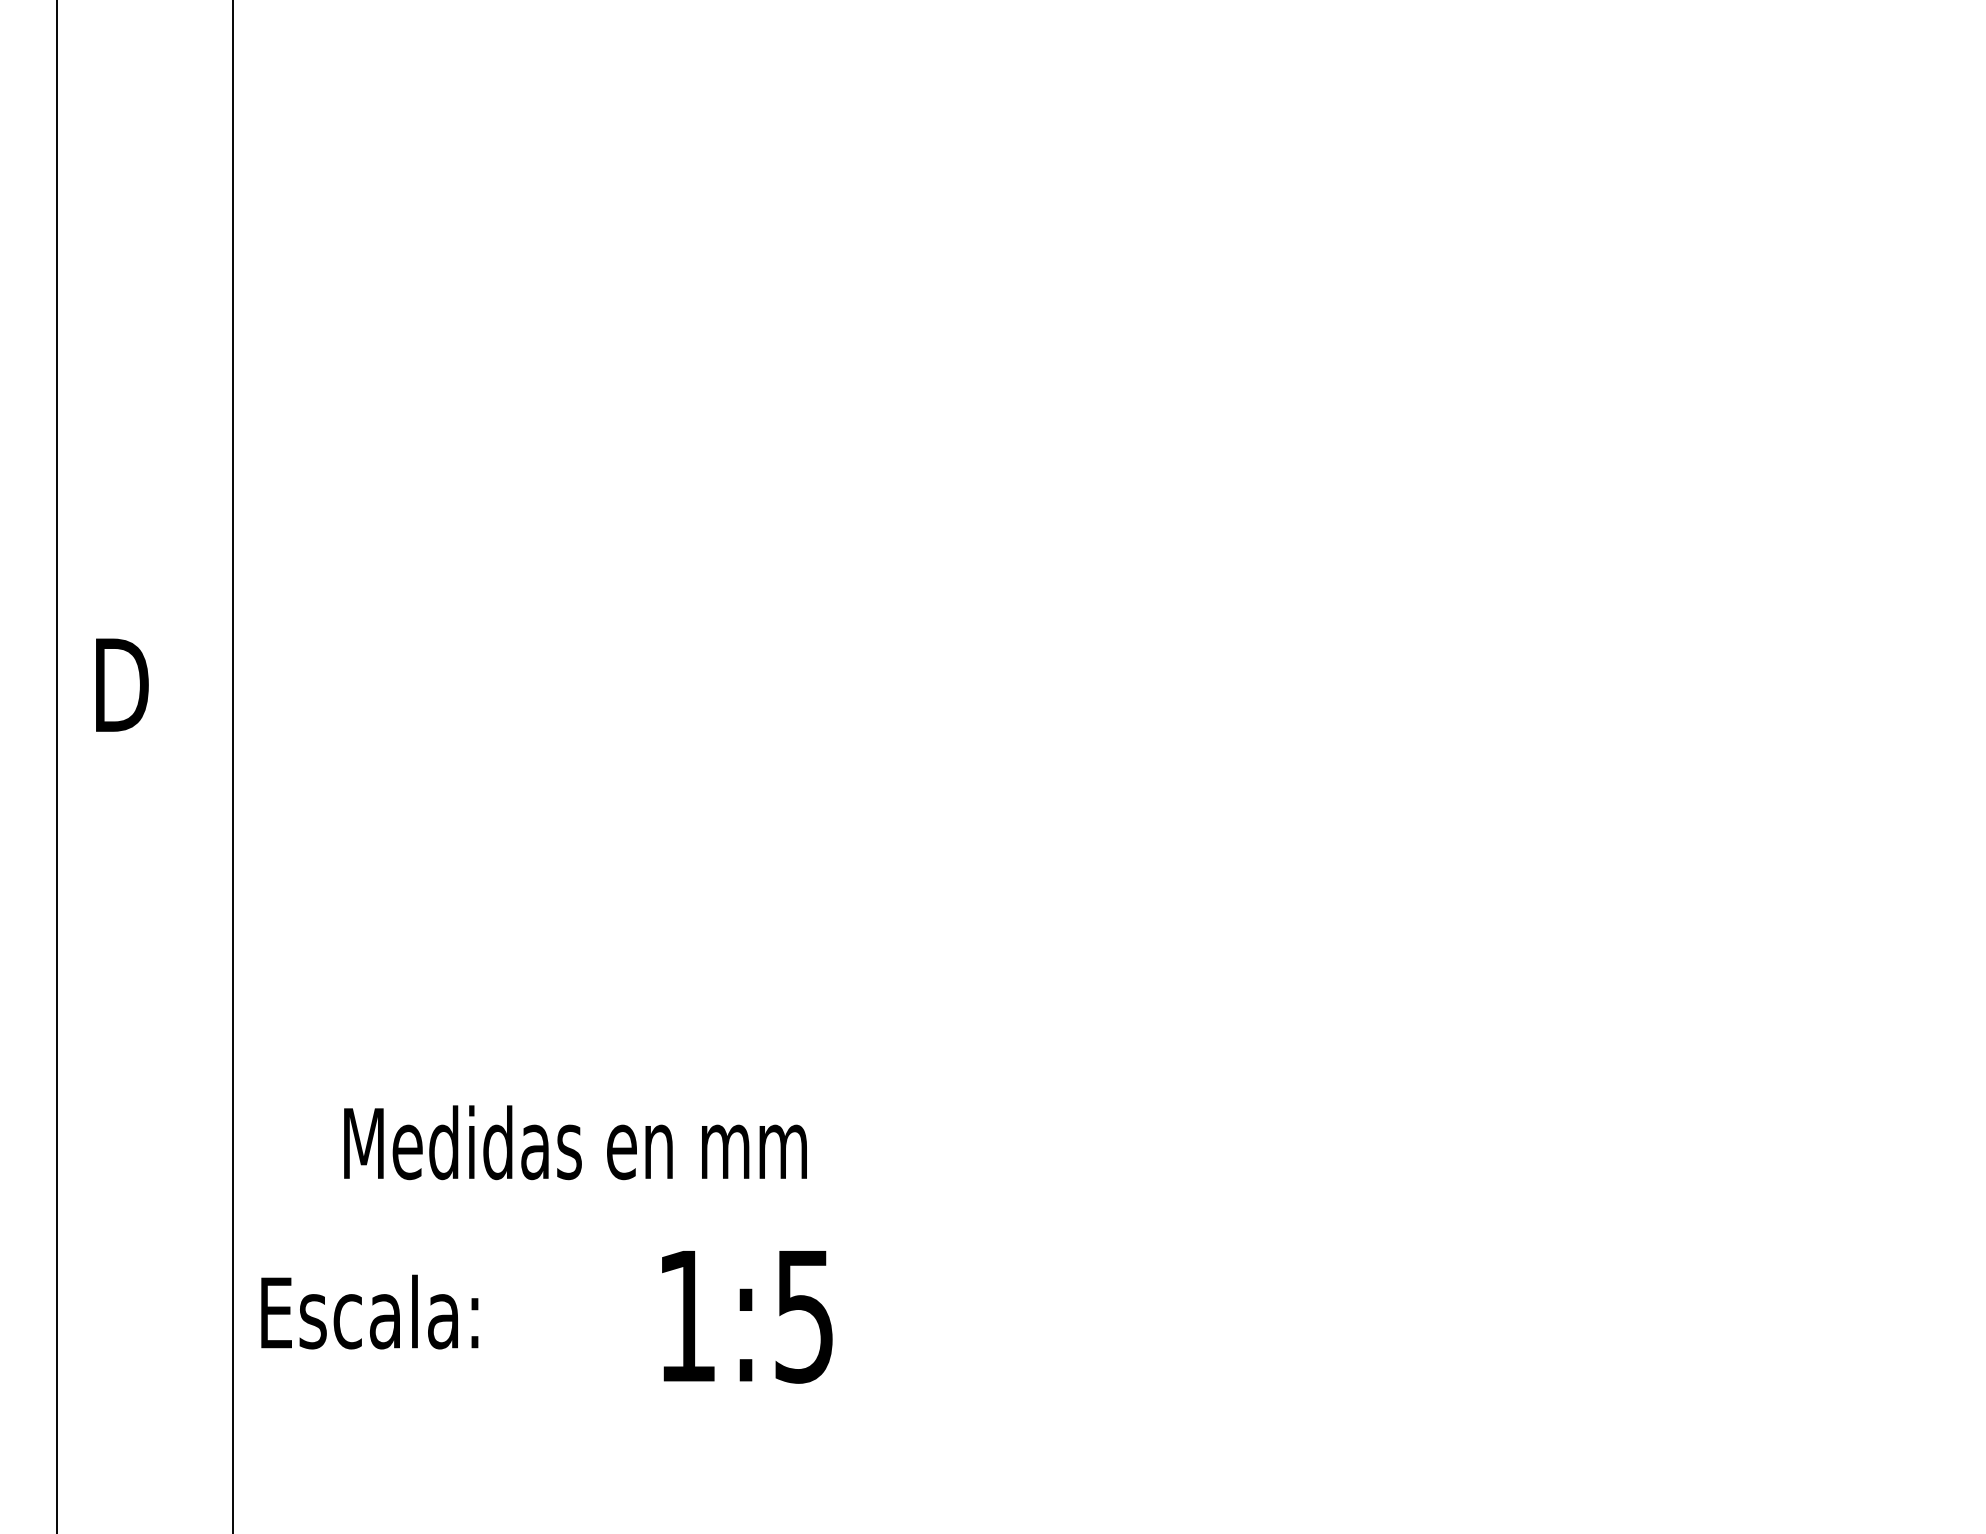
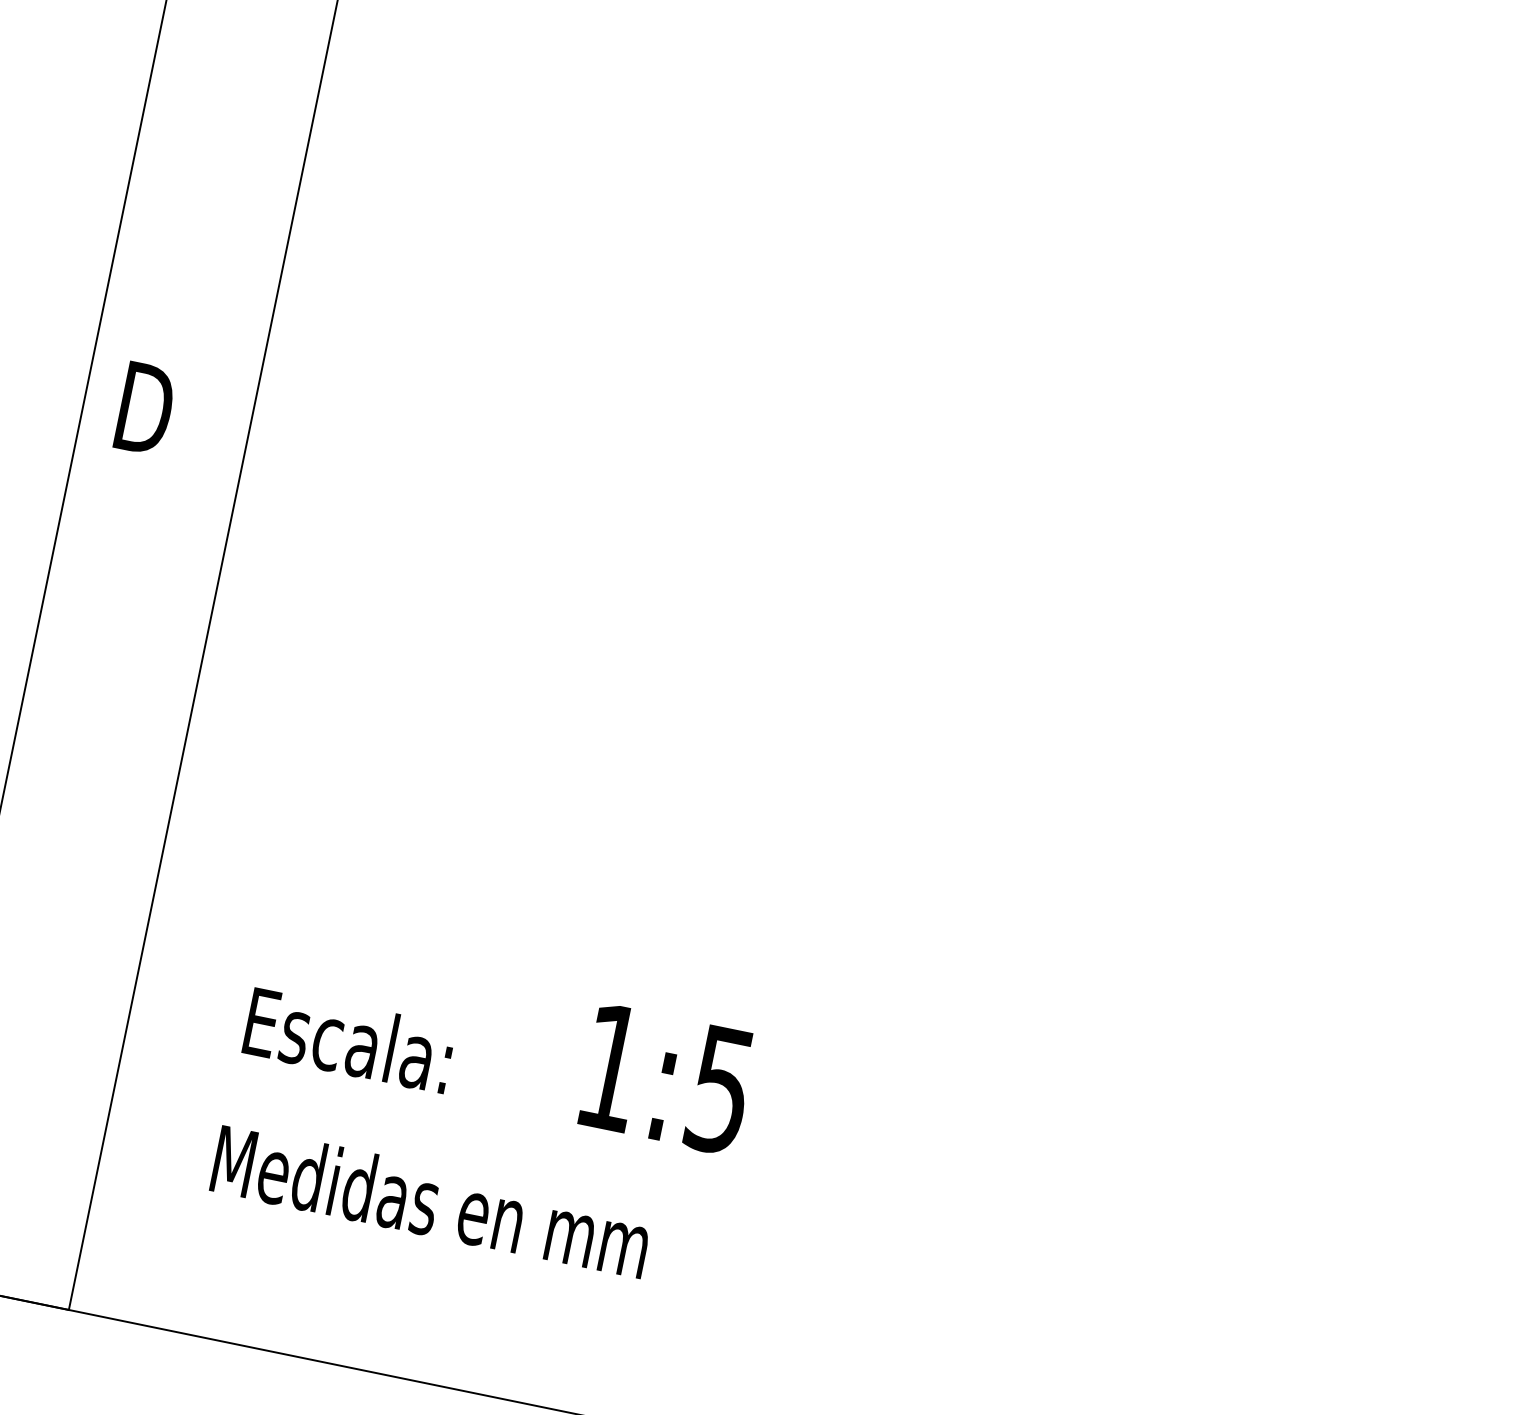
text: (575, 1142) -> (431, 1201), moved
text: (369, 1311) -> (349, 1039), moved
text: (747, 1317) -> (667, 1080), moved

